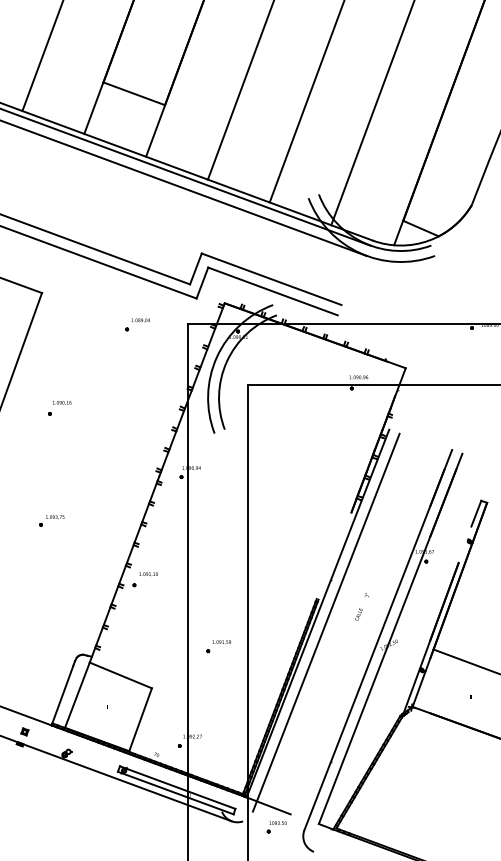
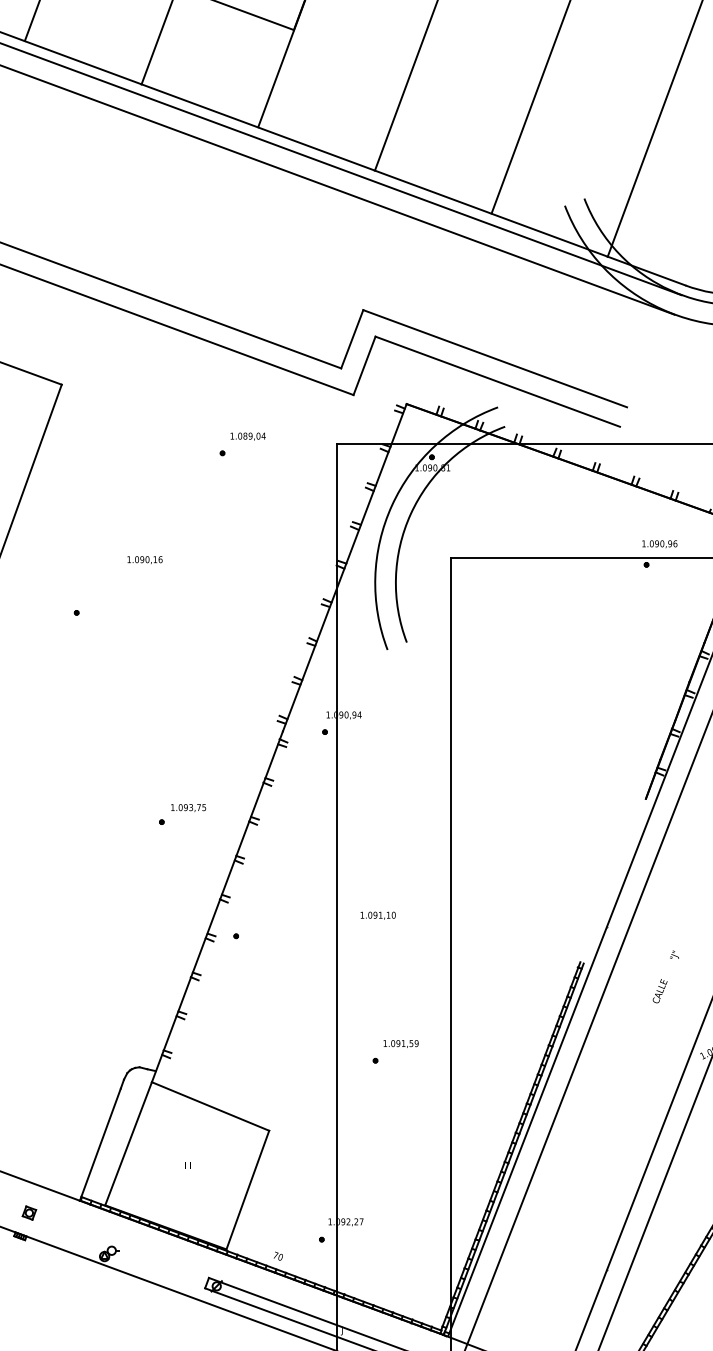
text: (62, 402) -> (145, 559), moved
part: (51, 520) -> (181, 814), moved
text: (148, 573) -> (377, 914), moved

